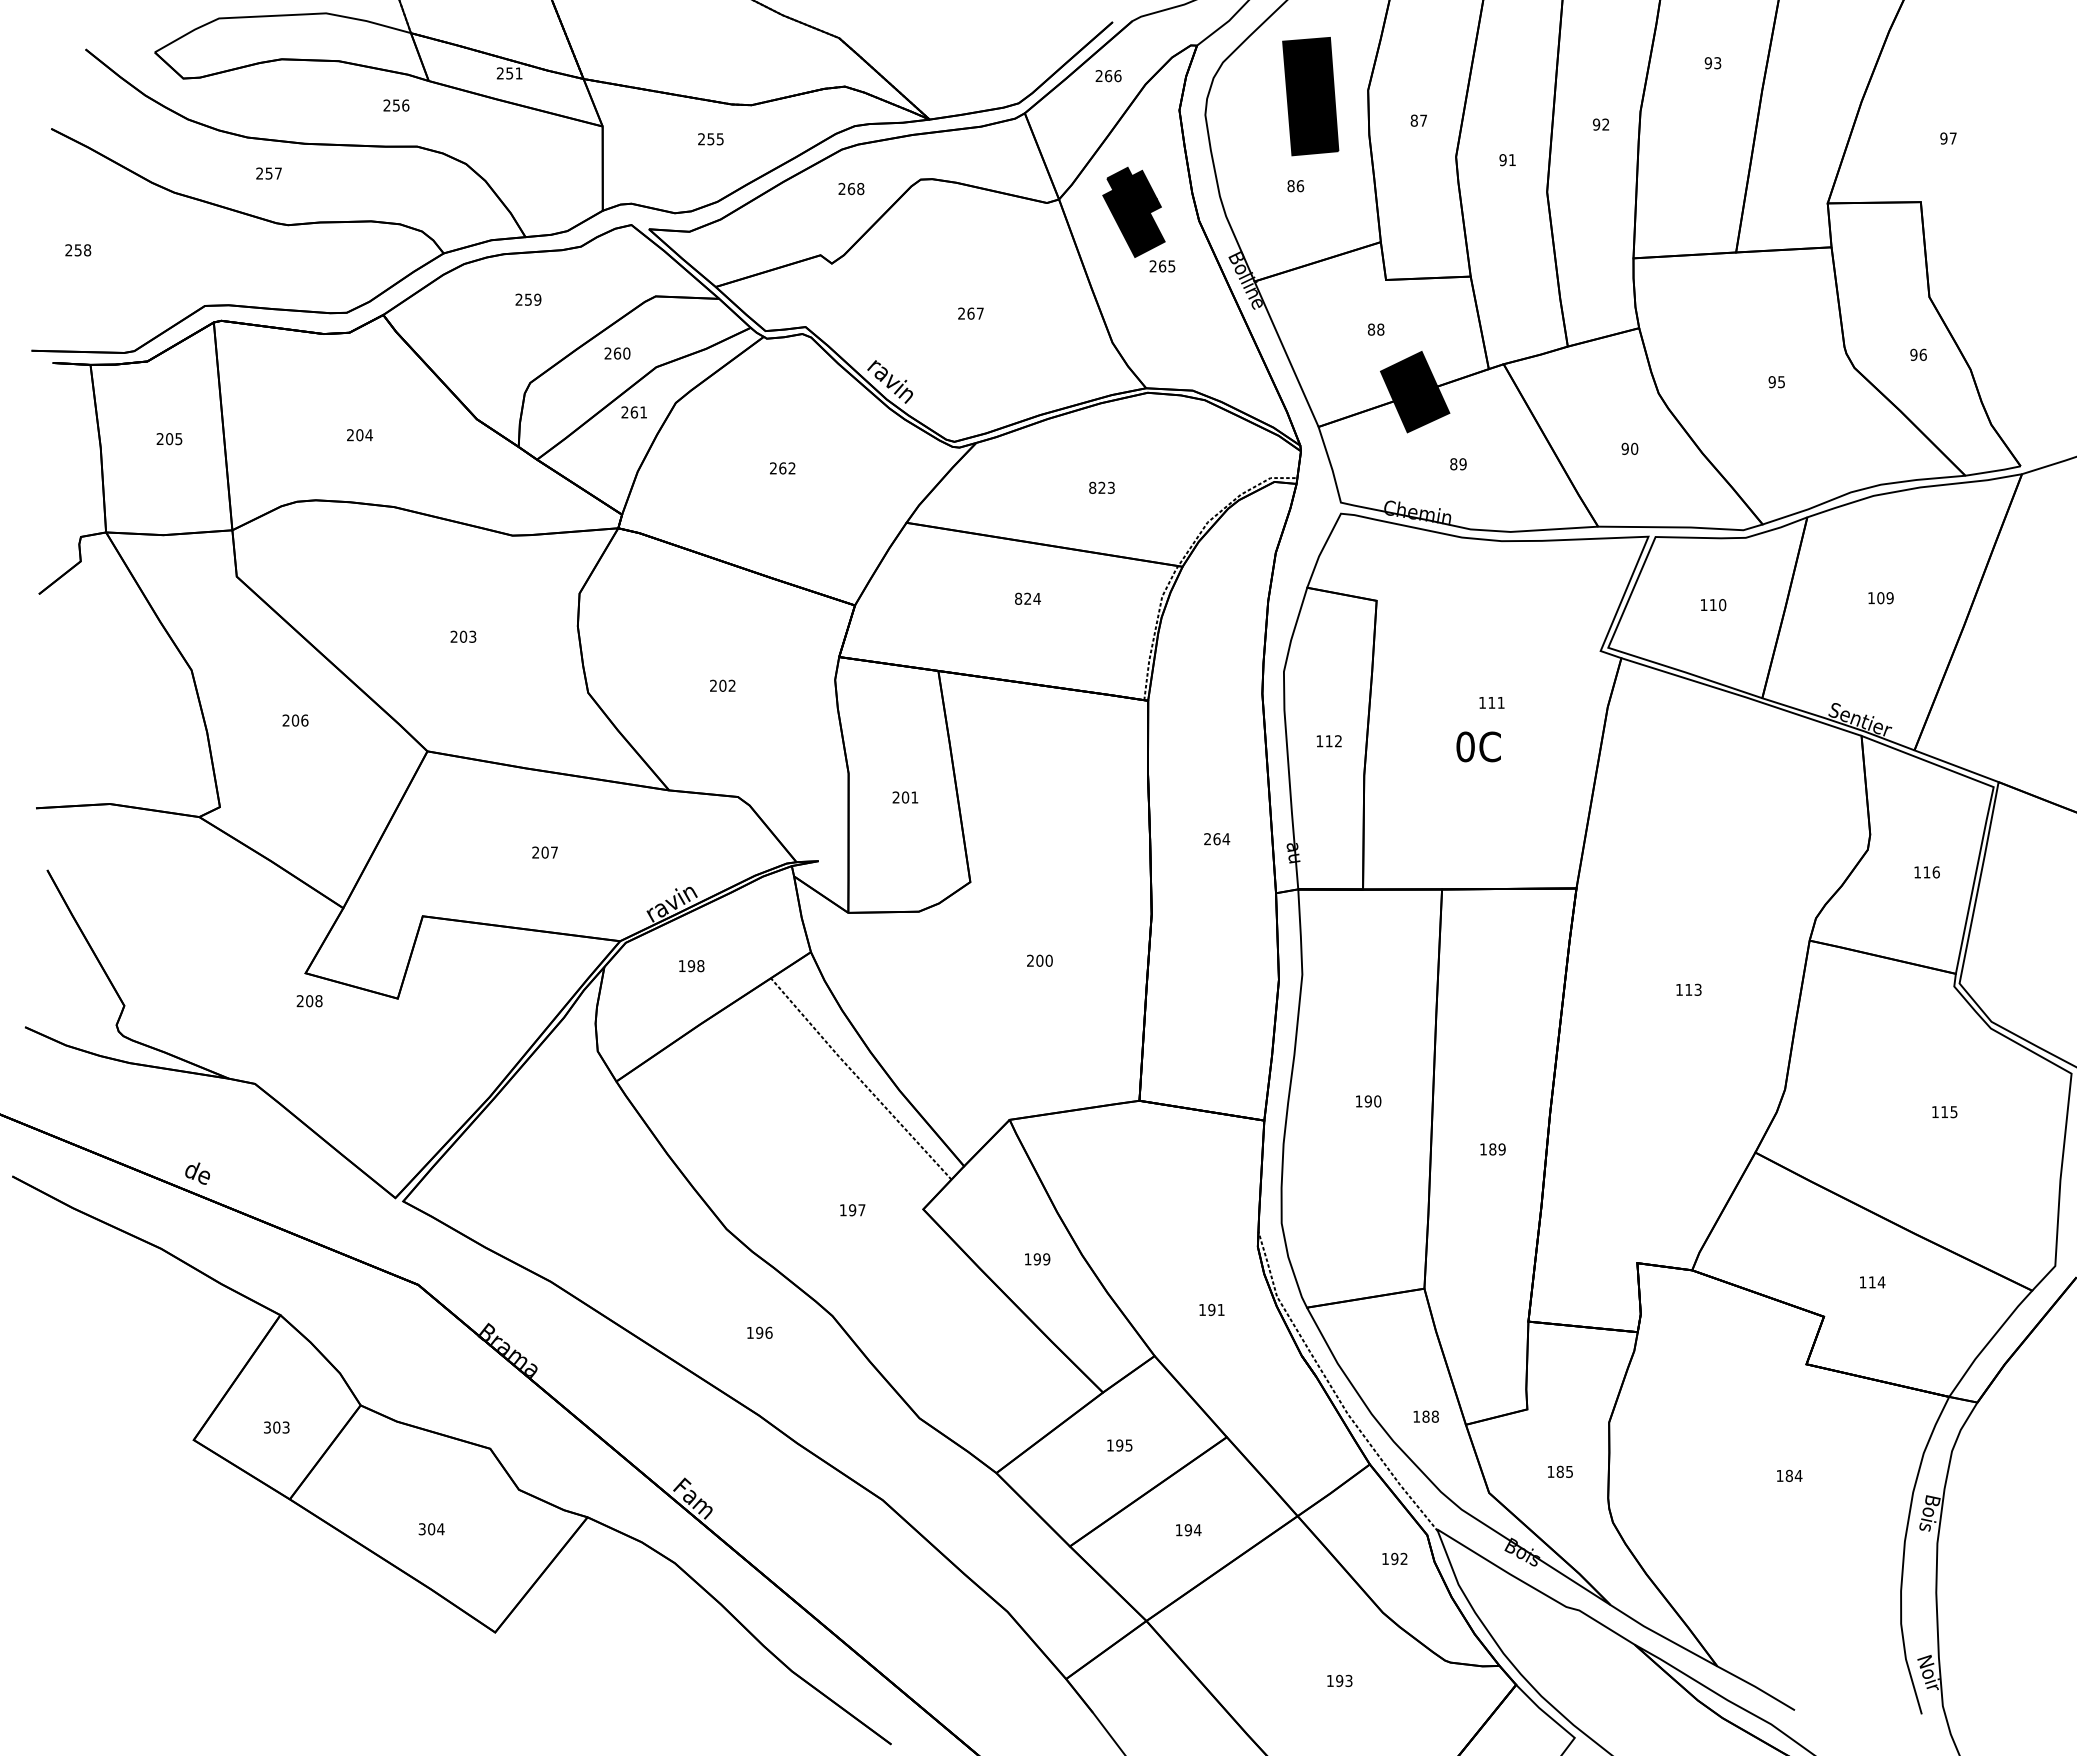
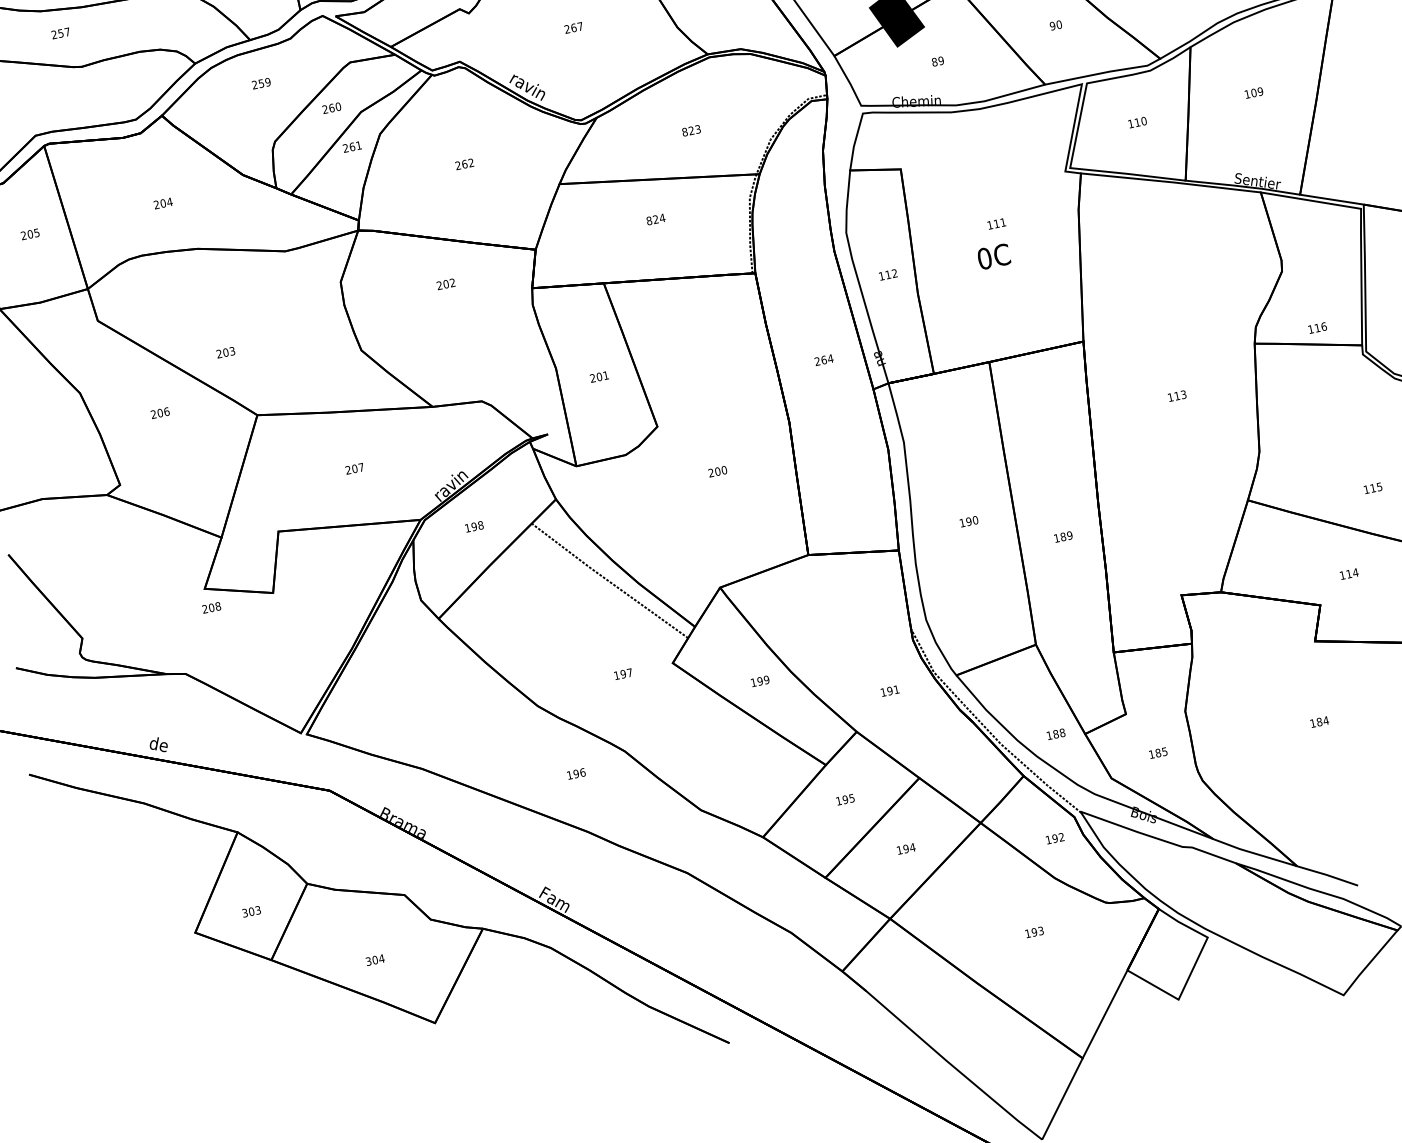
text: (463, 636) -> (225, 352), moved
text: (722, 685) -> (445, 284), moved
text: (1926, 872) -> (1317, 328), moved
text: (1944, 1112) -> (1372, 488), moved

